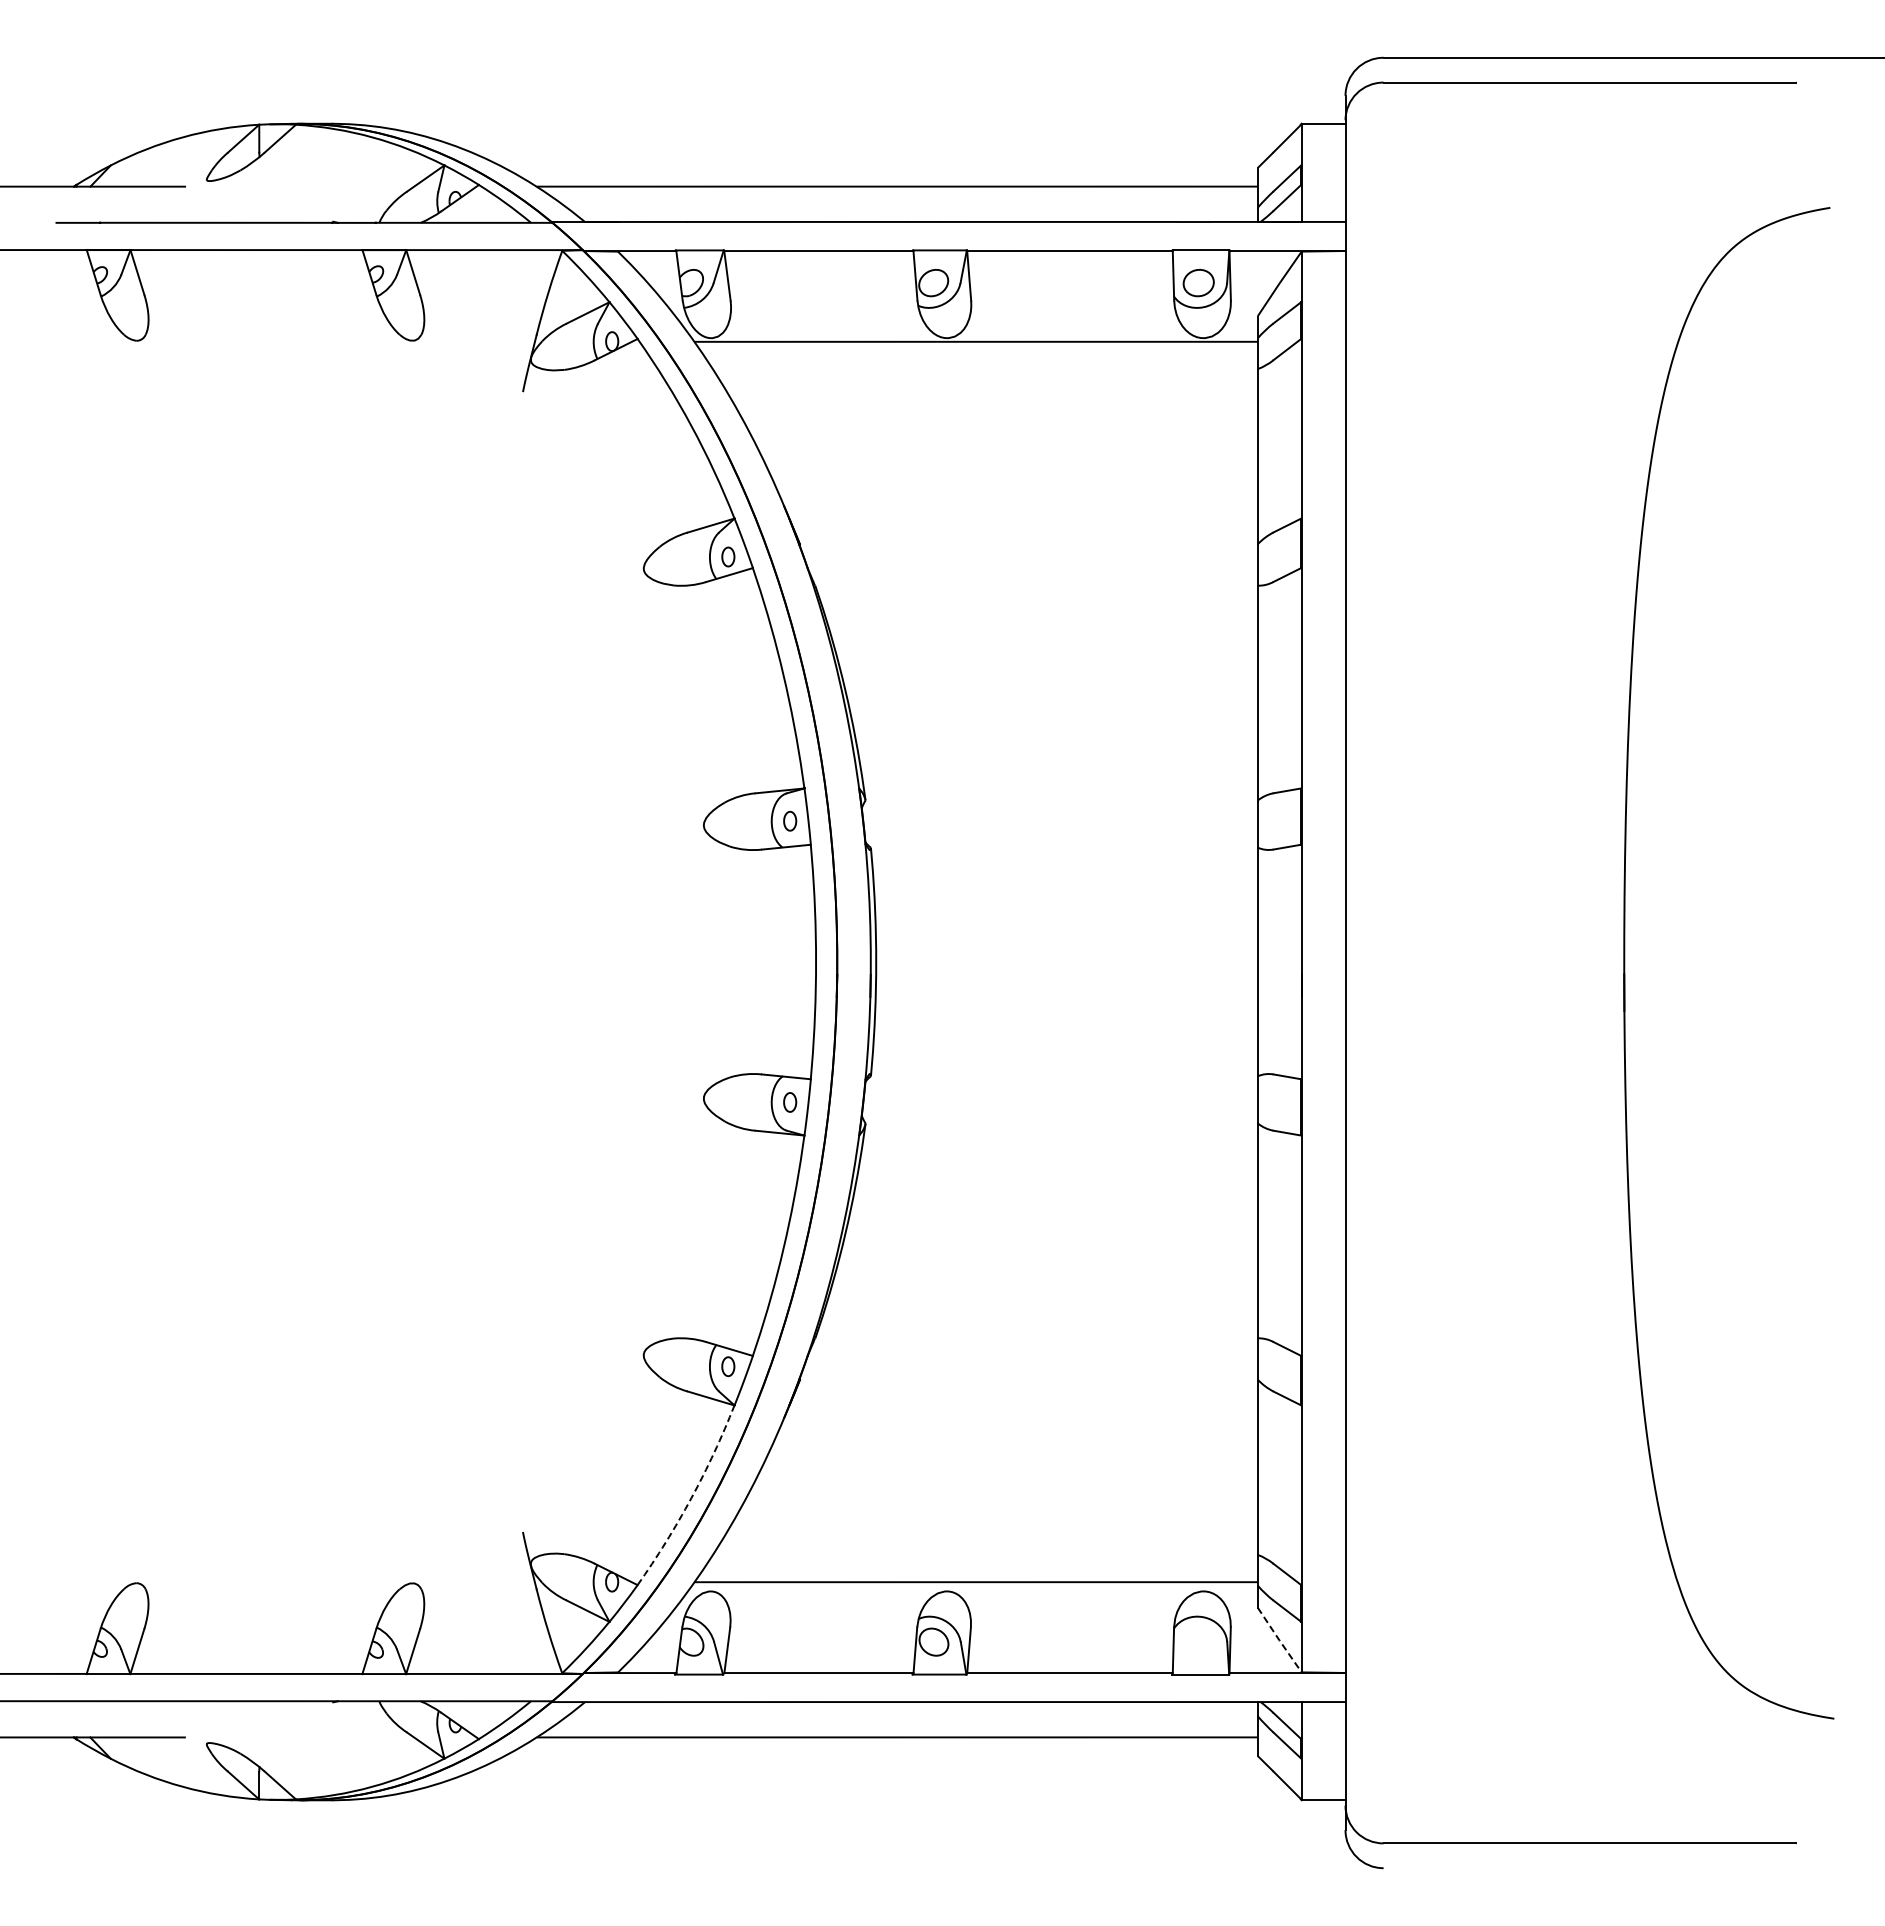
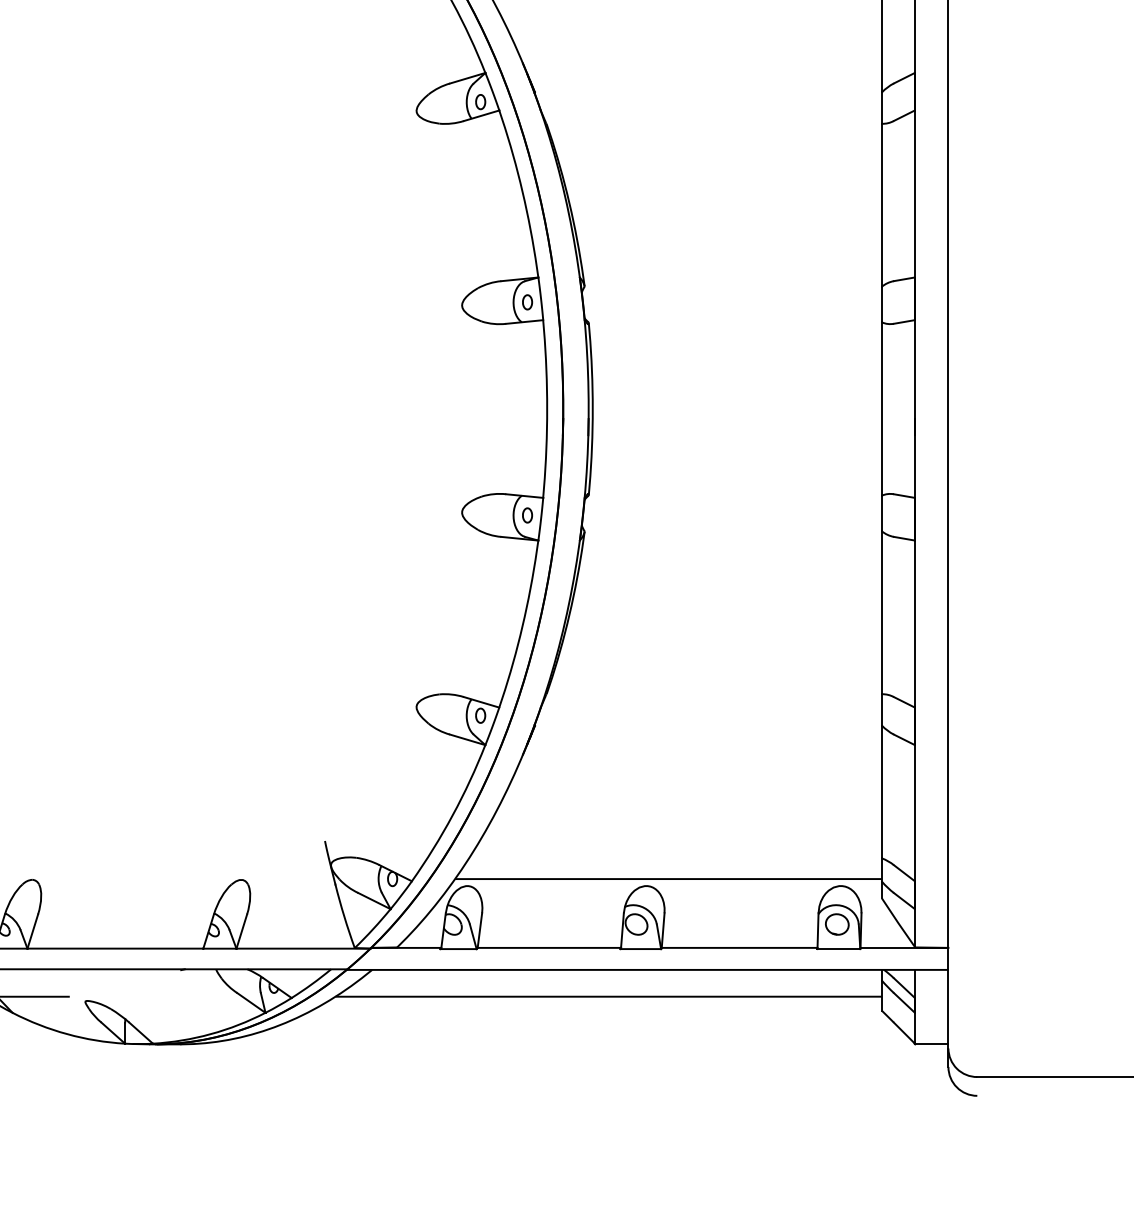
arc: (691, 1498) -> (452, 815), dashed -> solid
line: (1279, 1640) -> (898, 923), dashed -> solid
part: (1198, 1641) -> (837, 924), added

